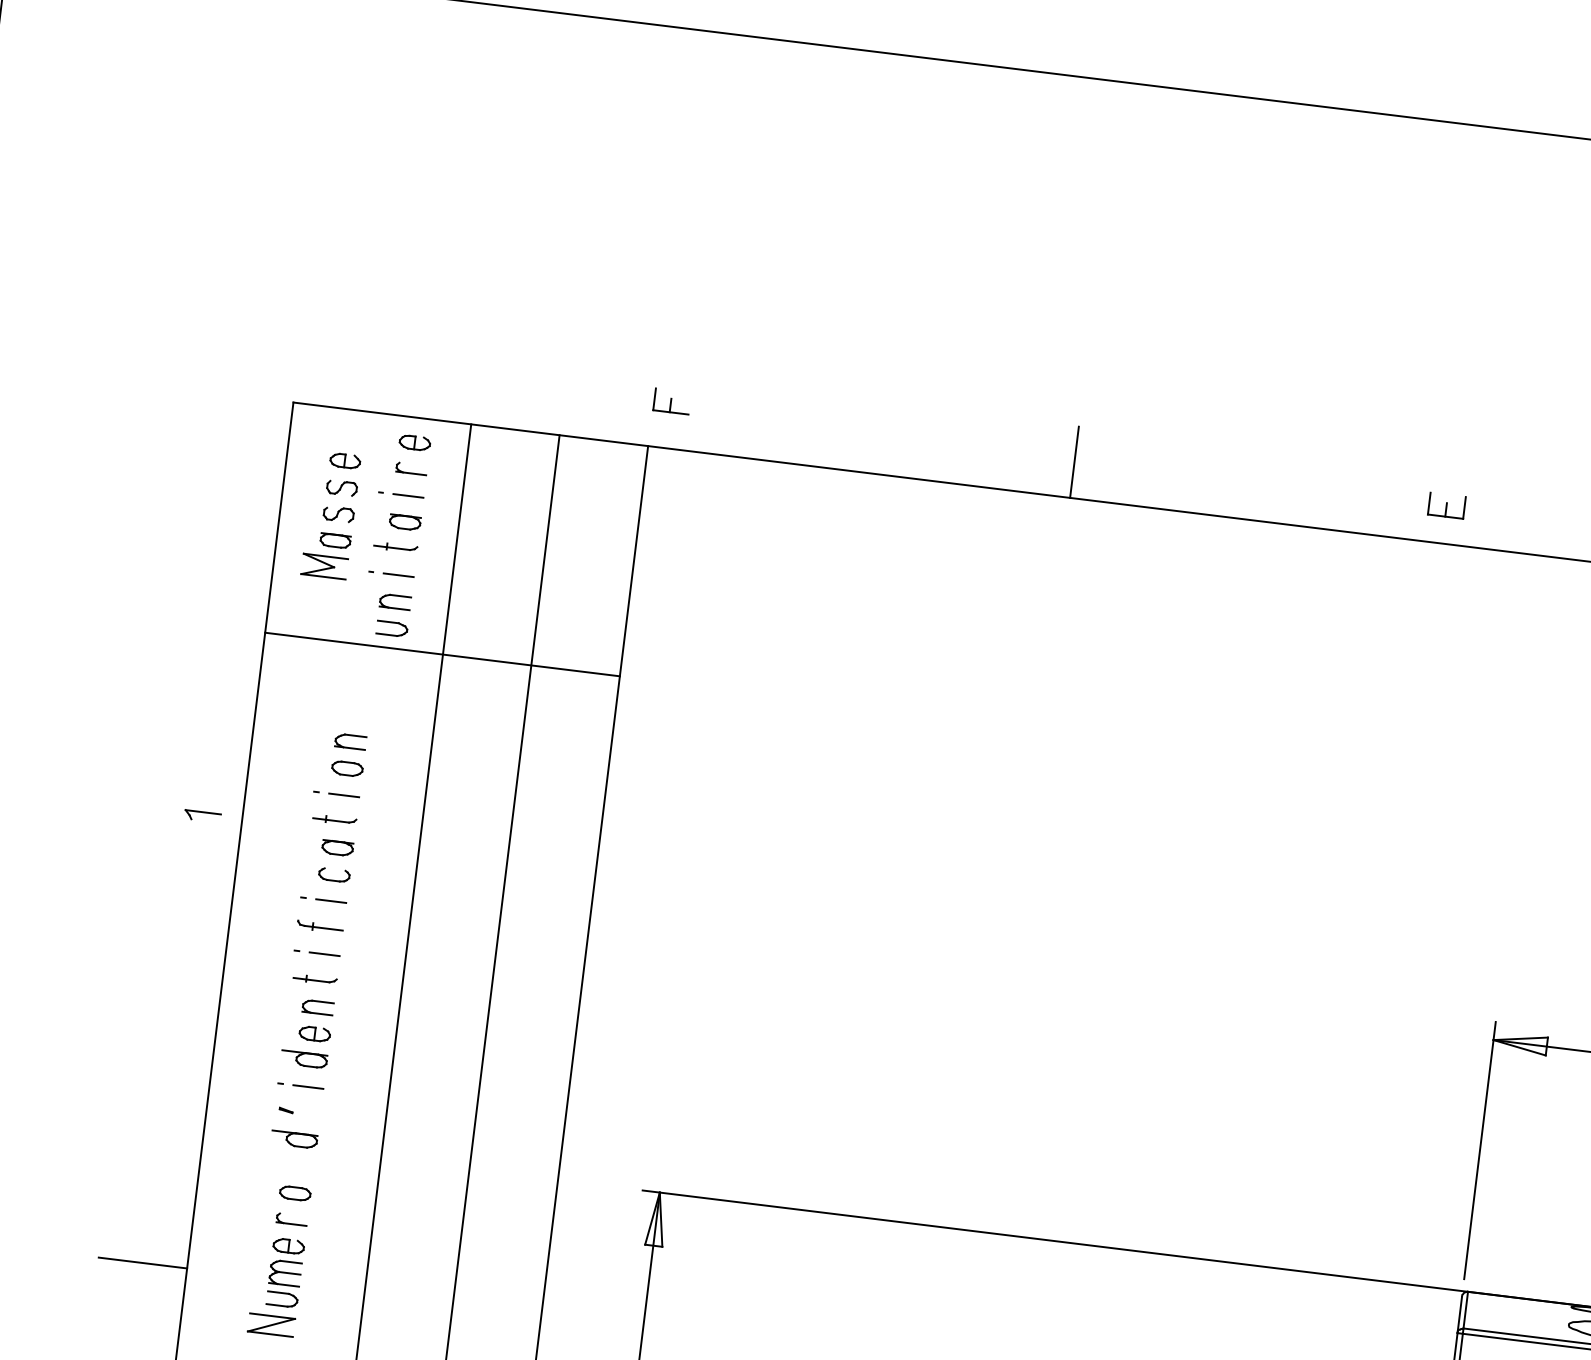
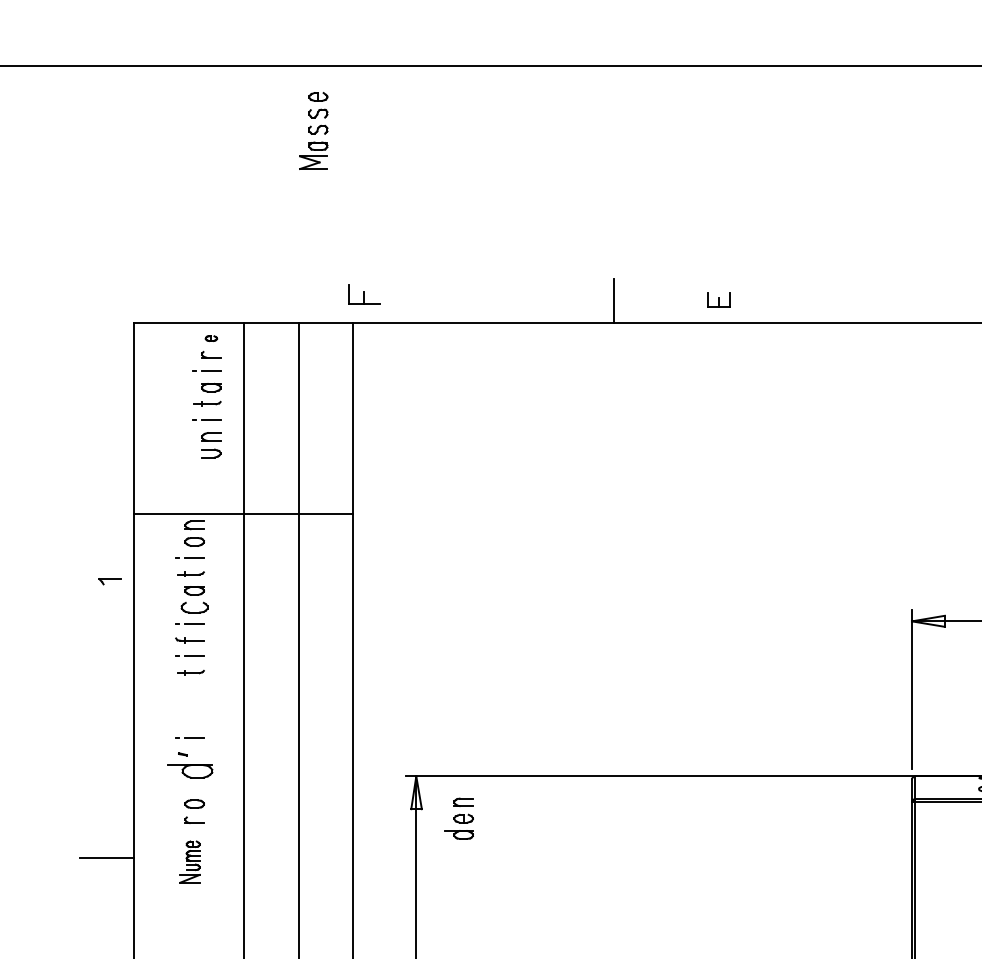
part: (671, 401) -> (364, 294), size x1.4
part: (415, 442) -> (211, 338), size x0.6
part: (1446, 505) -> (718, 299), moved
part: (330, 514) -> (313, 130), moved
line: (441, 654) -> (243, 514), moved
part: (334, 874) -> (194, 607), size x1.4
part: (306, 1032) -> (458, 818), moved
part: (293, 1139) -> (189, 771), size x1.6
part: (275, 1285) -> (189, 861), size x0.7

